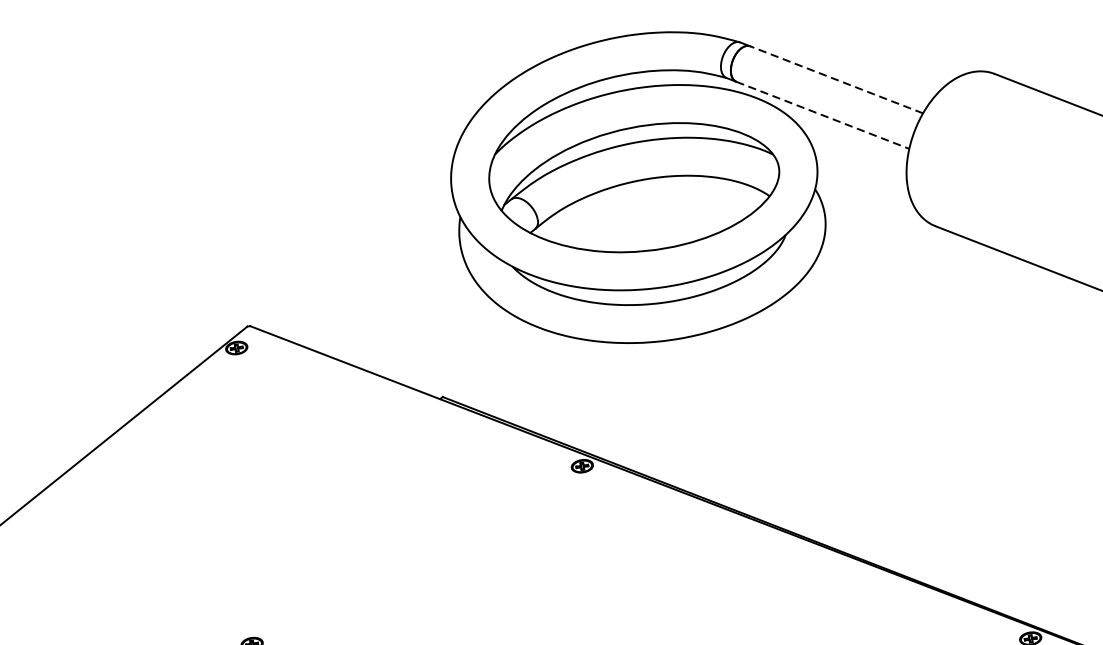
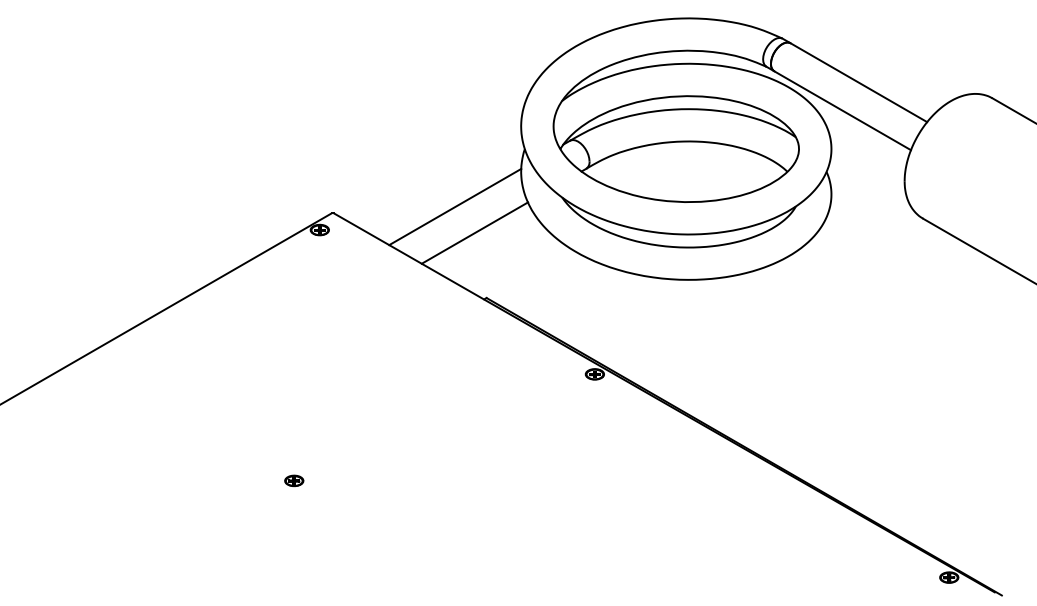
line: (836, 79) -> (858, 82), dashed -> solid
line: (822, 115) -> (842, 110), dashed -> solid
line: (390, 296) -> (455, 206), added
line: (416, 323) -> (474, 232), added

